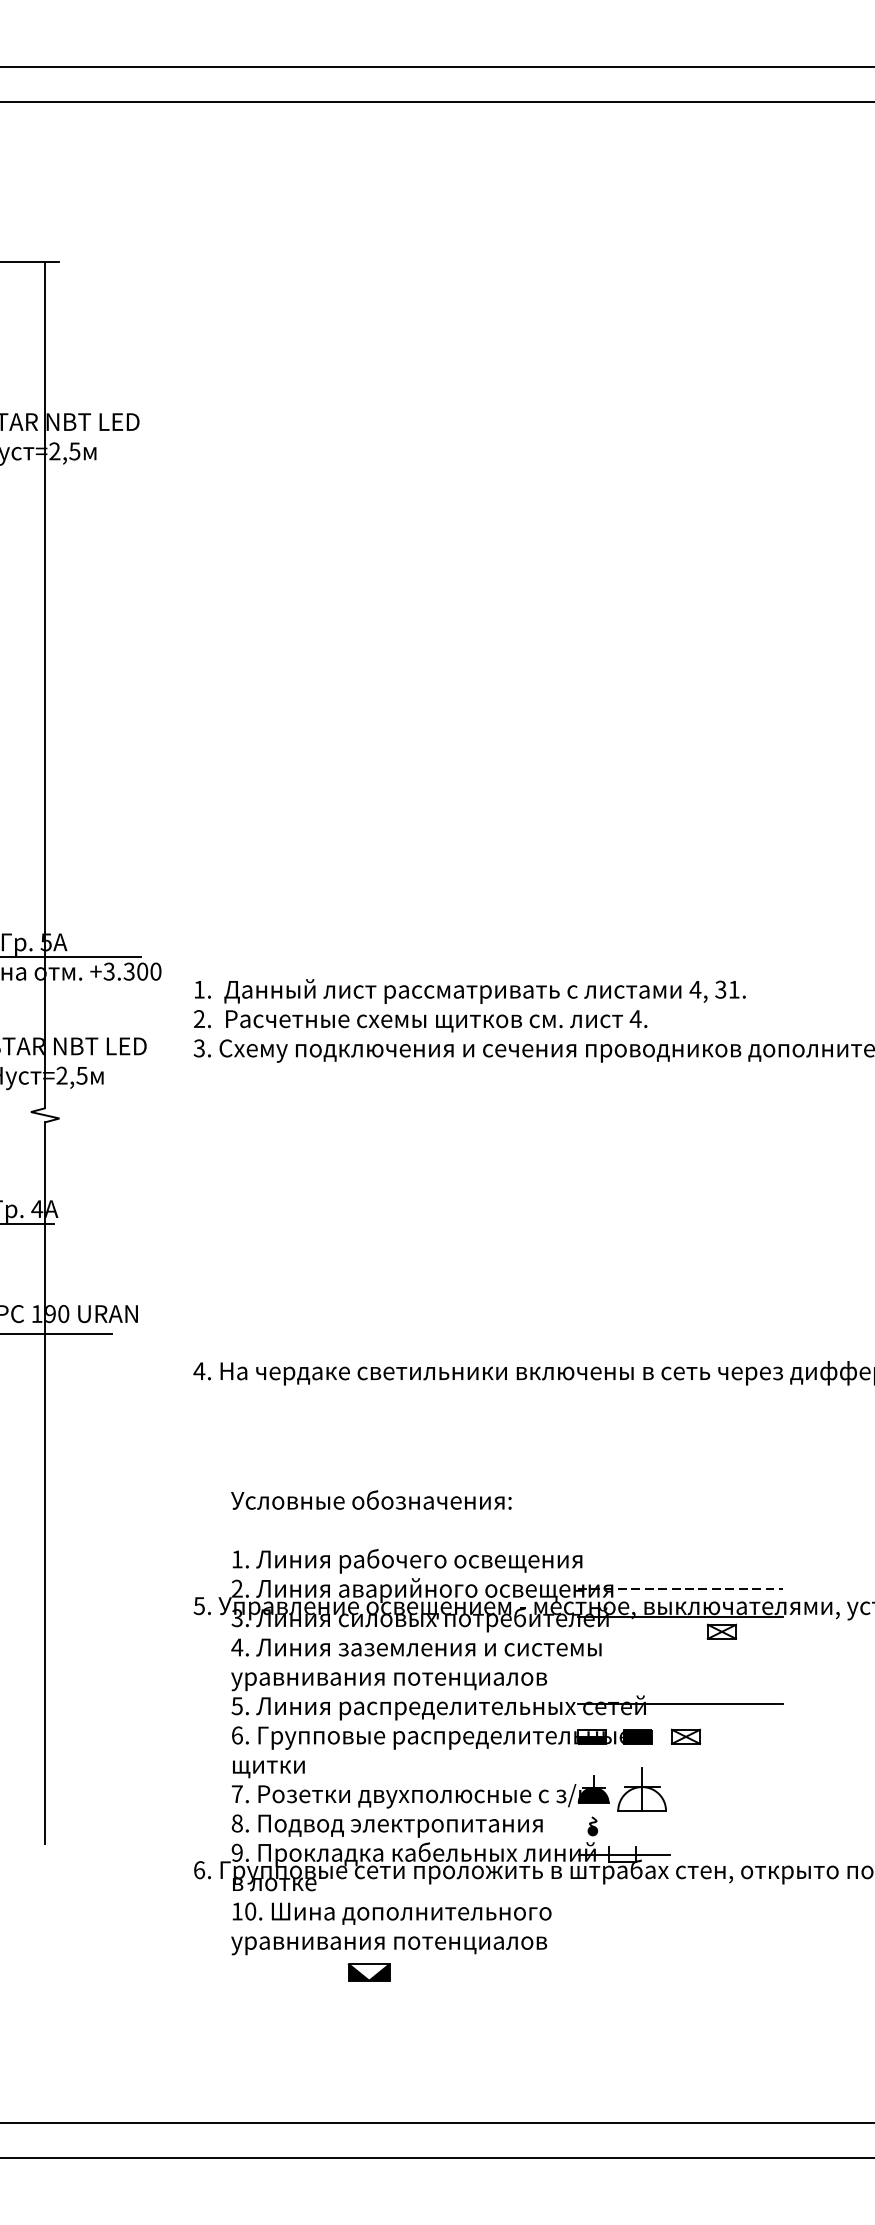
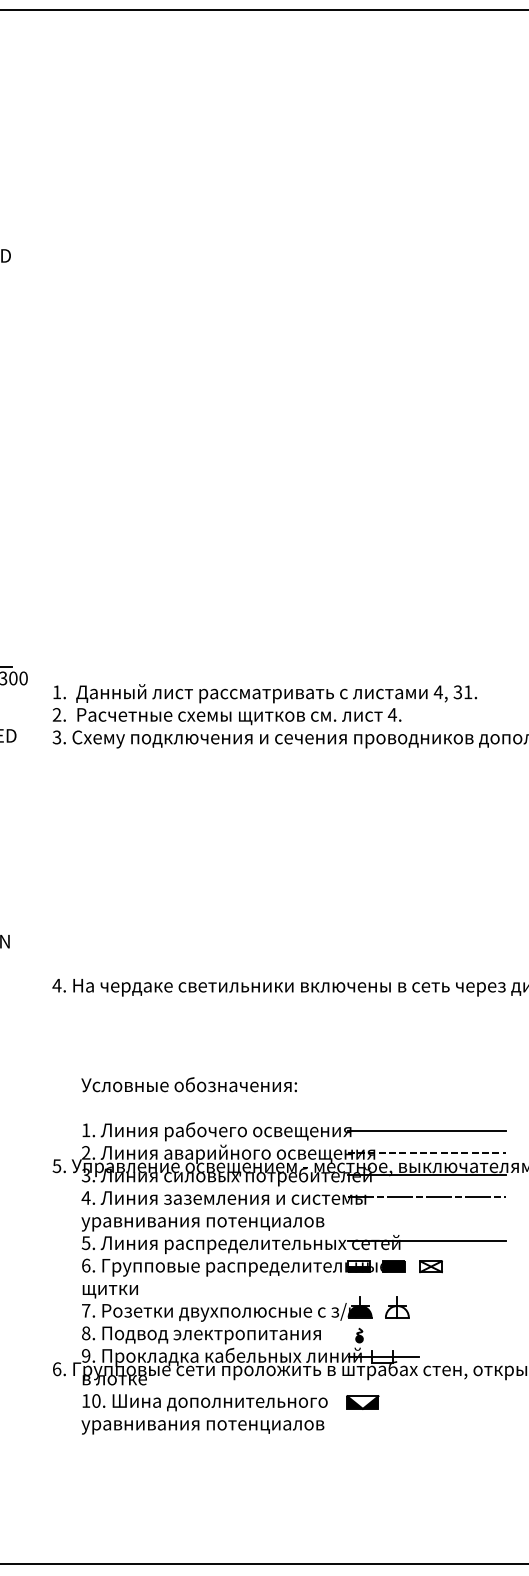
line: (680, 1559) -> (426, 1130), added
part: (721, 1631) -> (458, 1185), removed
line: (680, 1646) -> (426, 1197), added
part: (641, 1789) -> (396, 1307), size x0.62
part: (368, 1972) -> (362, 1402), moved

